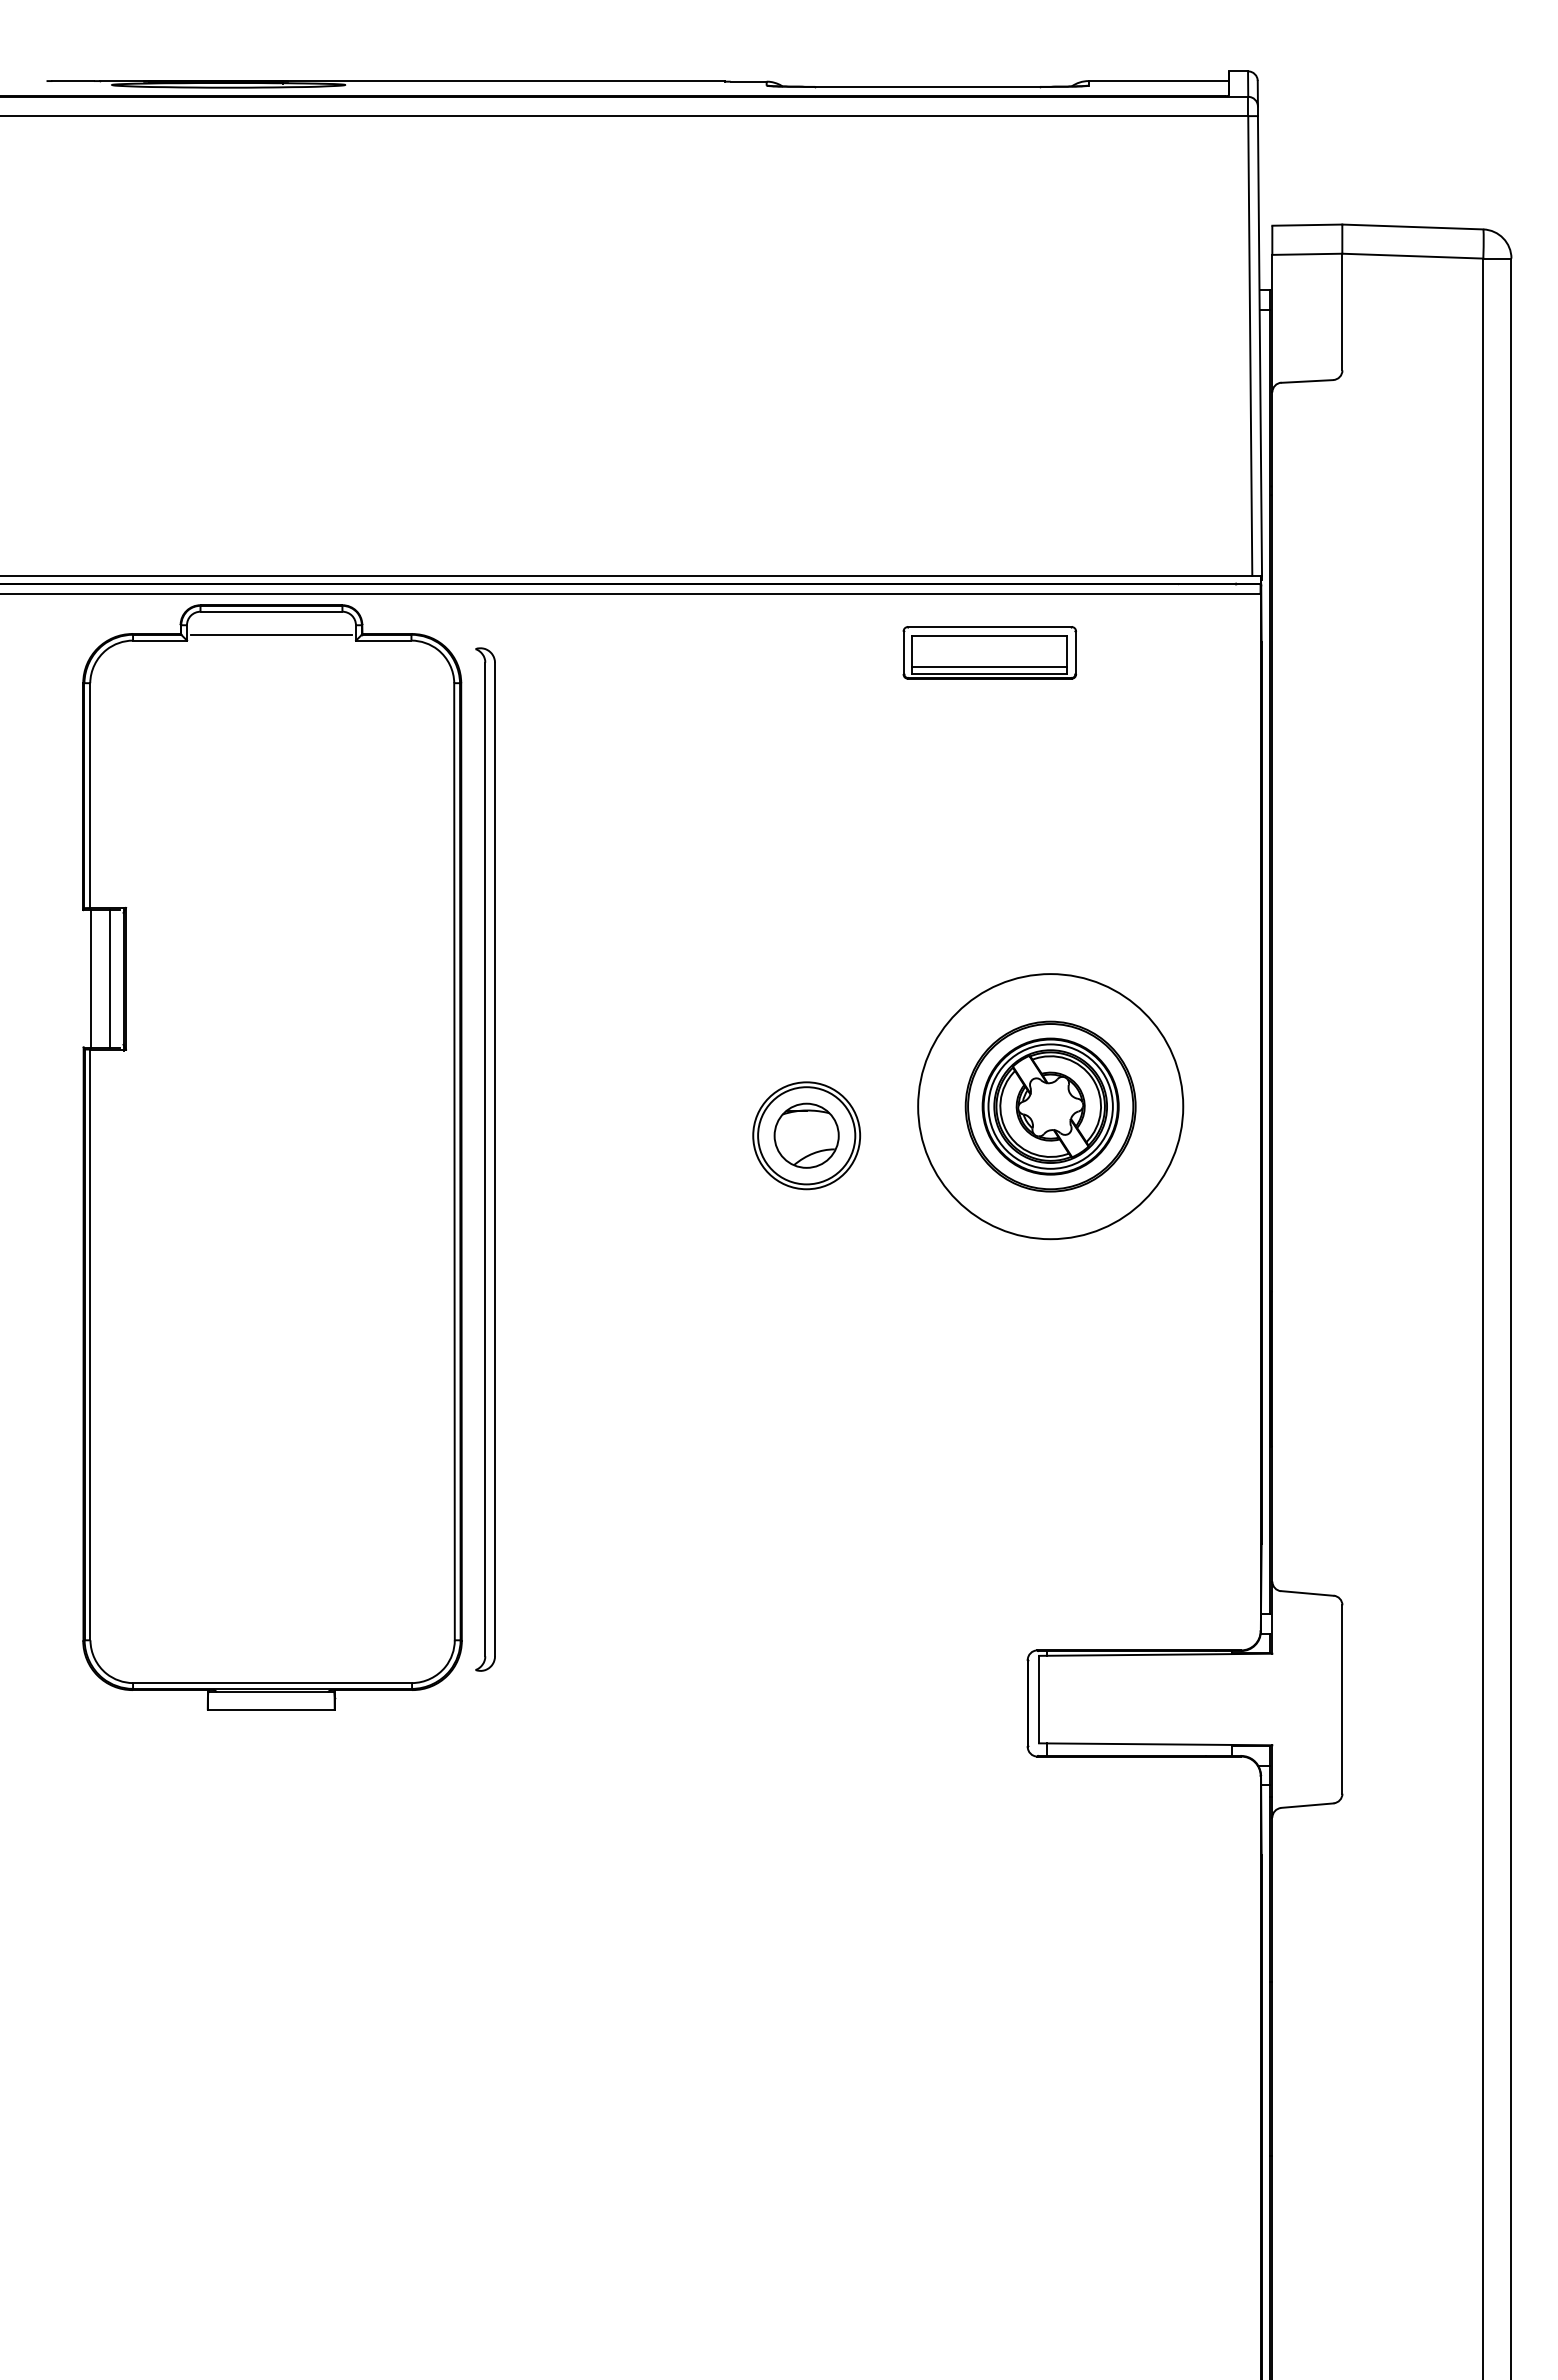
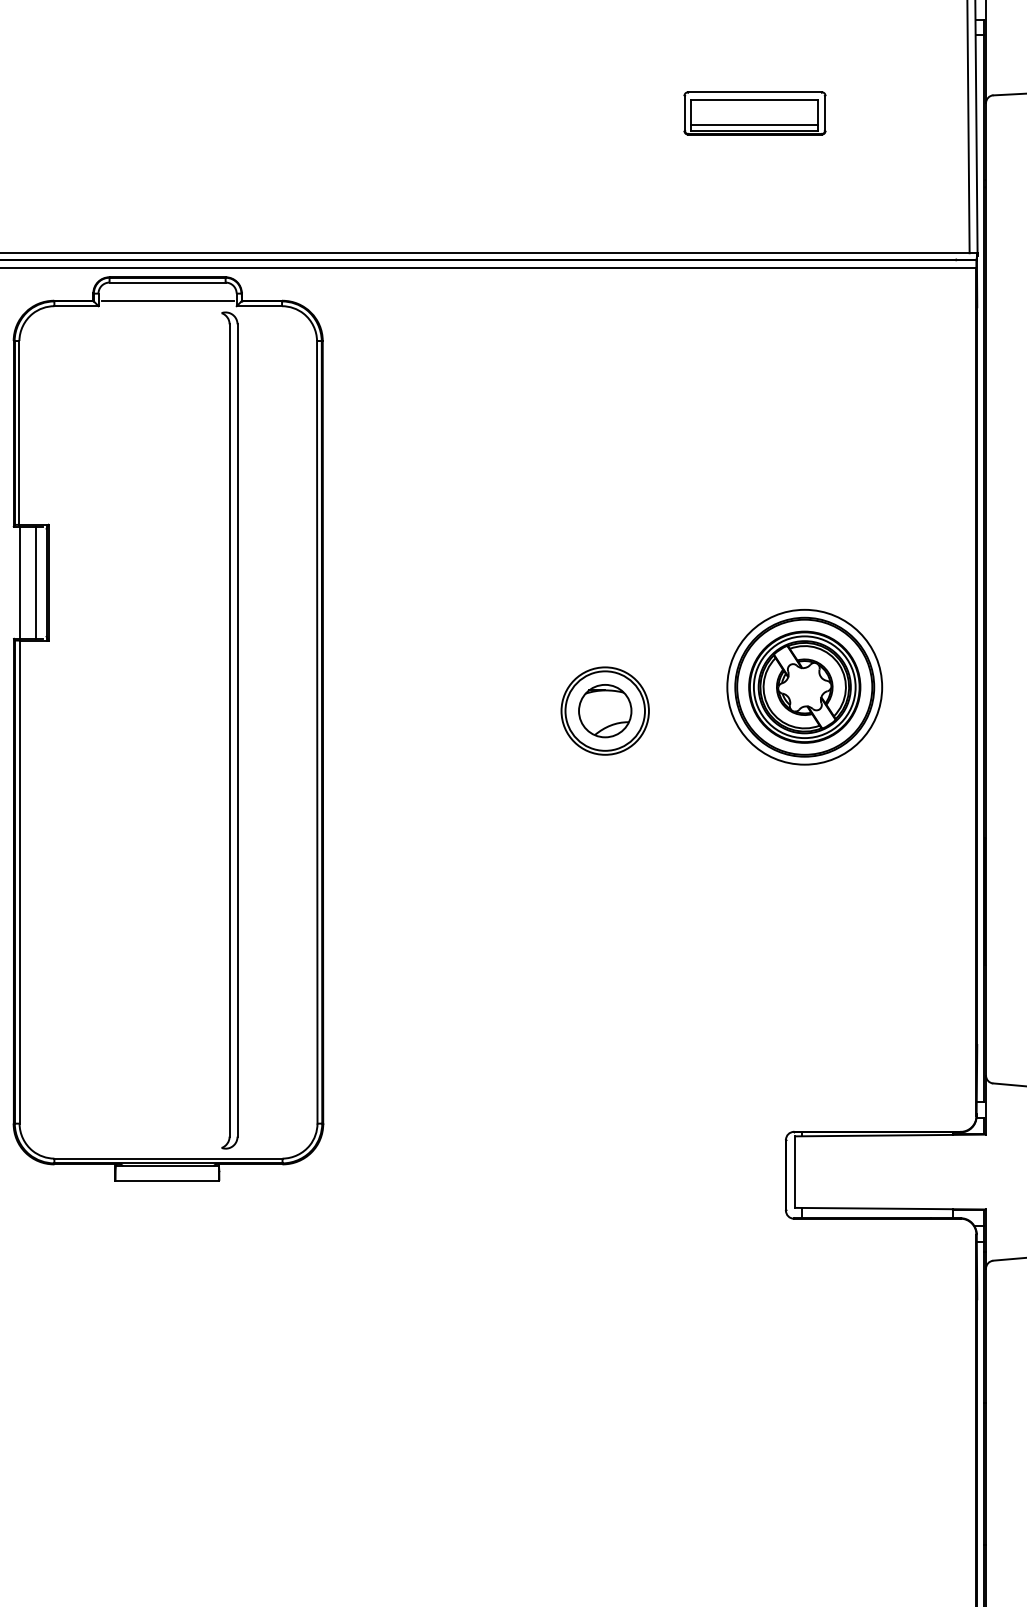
part: (989, 652) -> (754, 113), moved
circle: (1050, 1106) -> (804, 687), size x0.71
part: (485, 1159) -> (229, 730), moved

